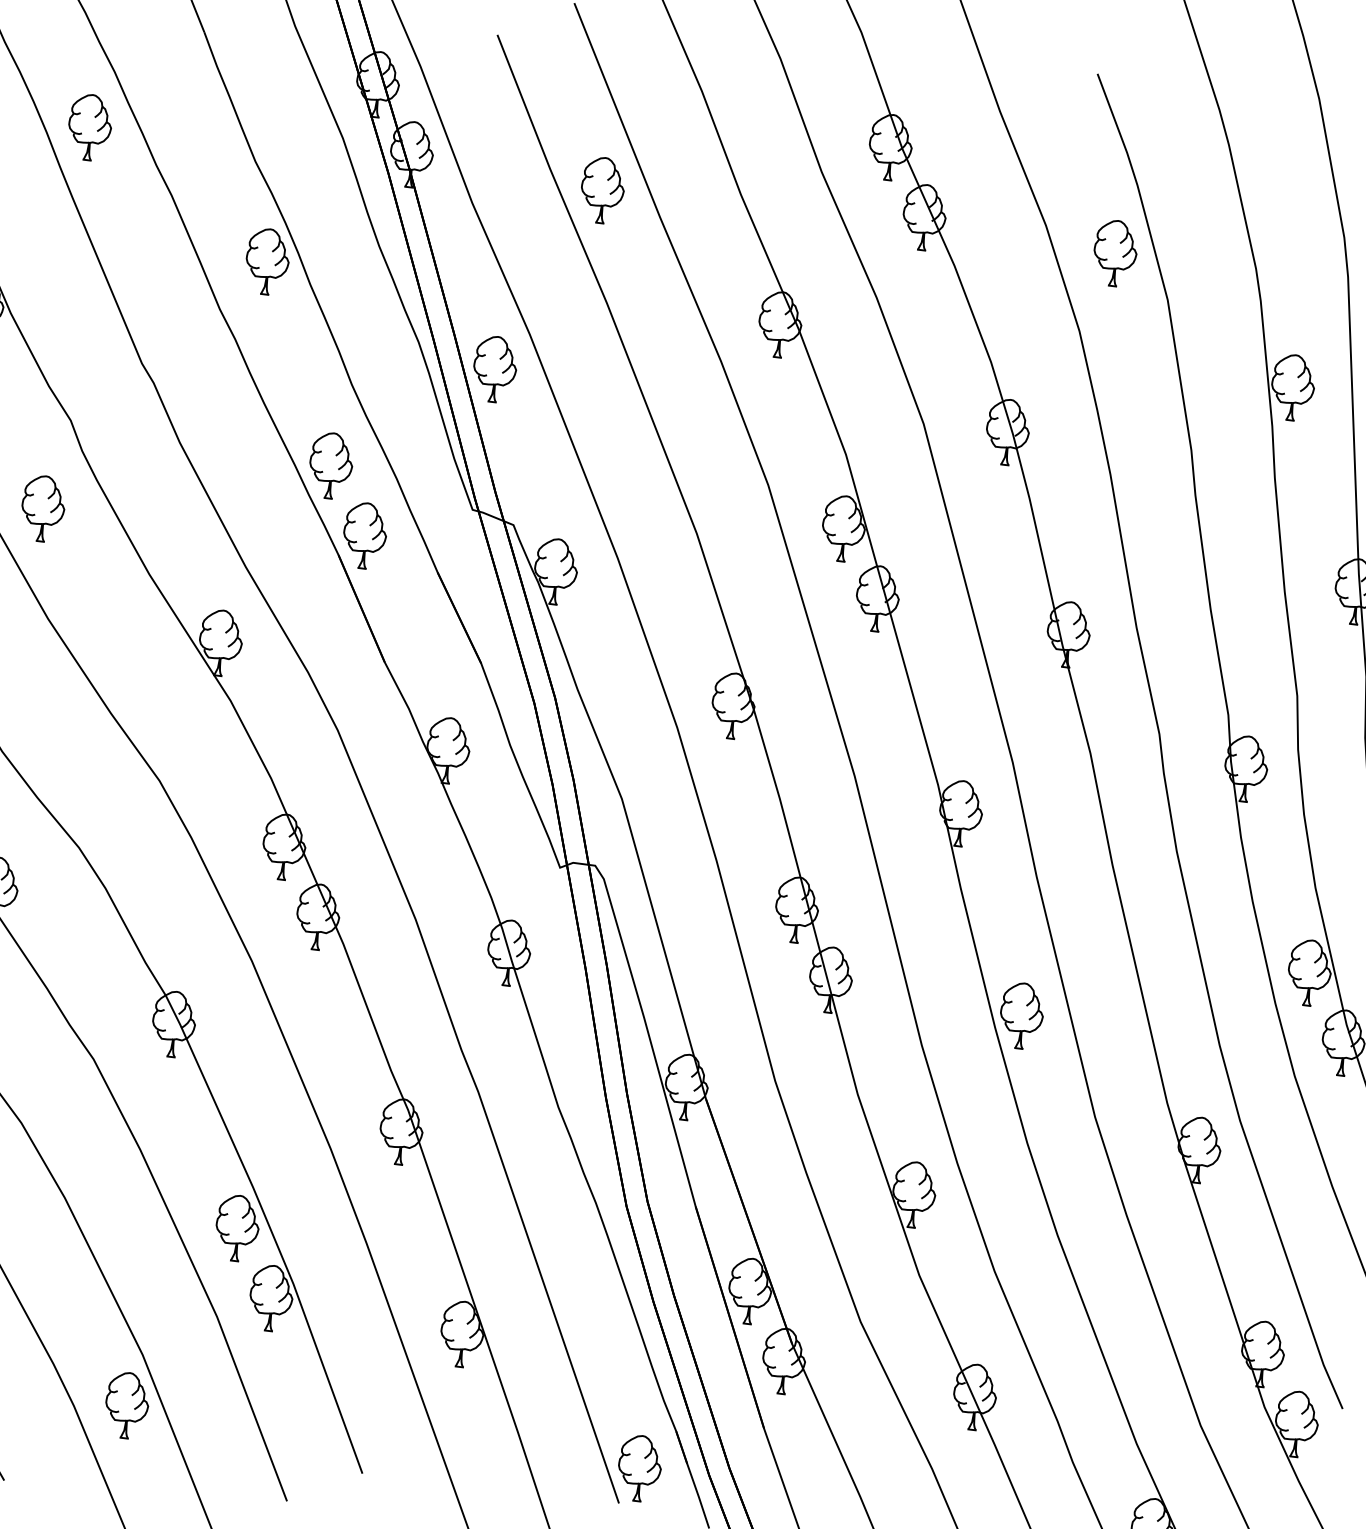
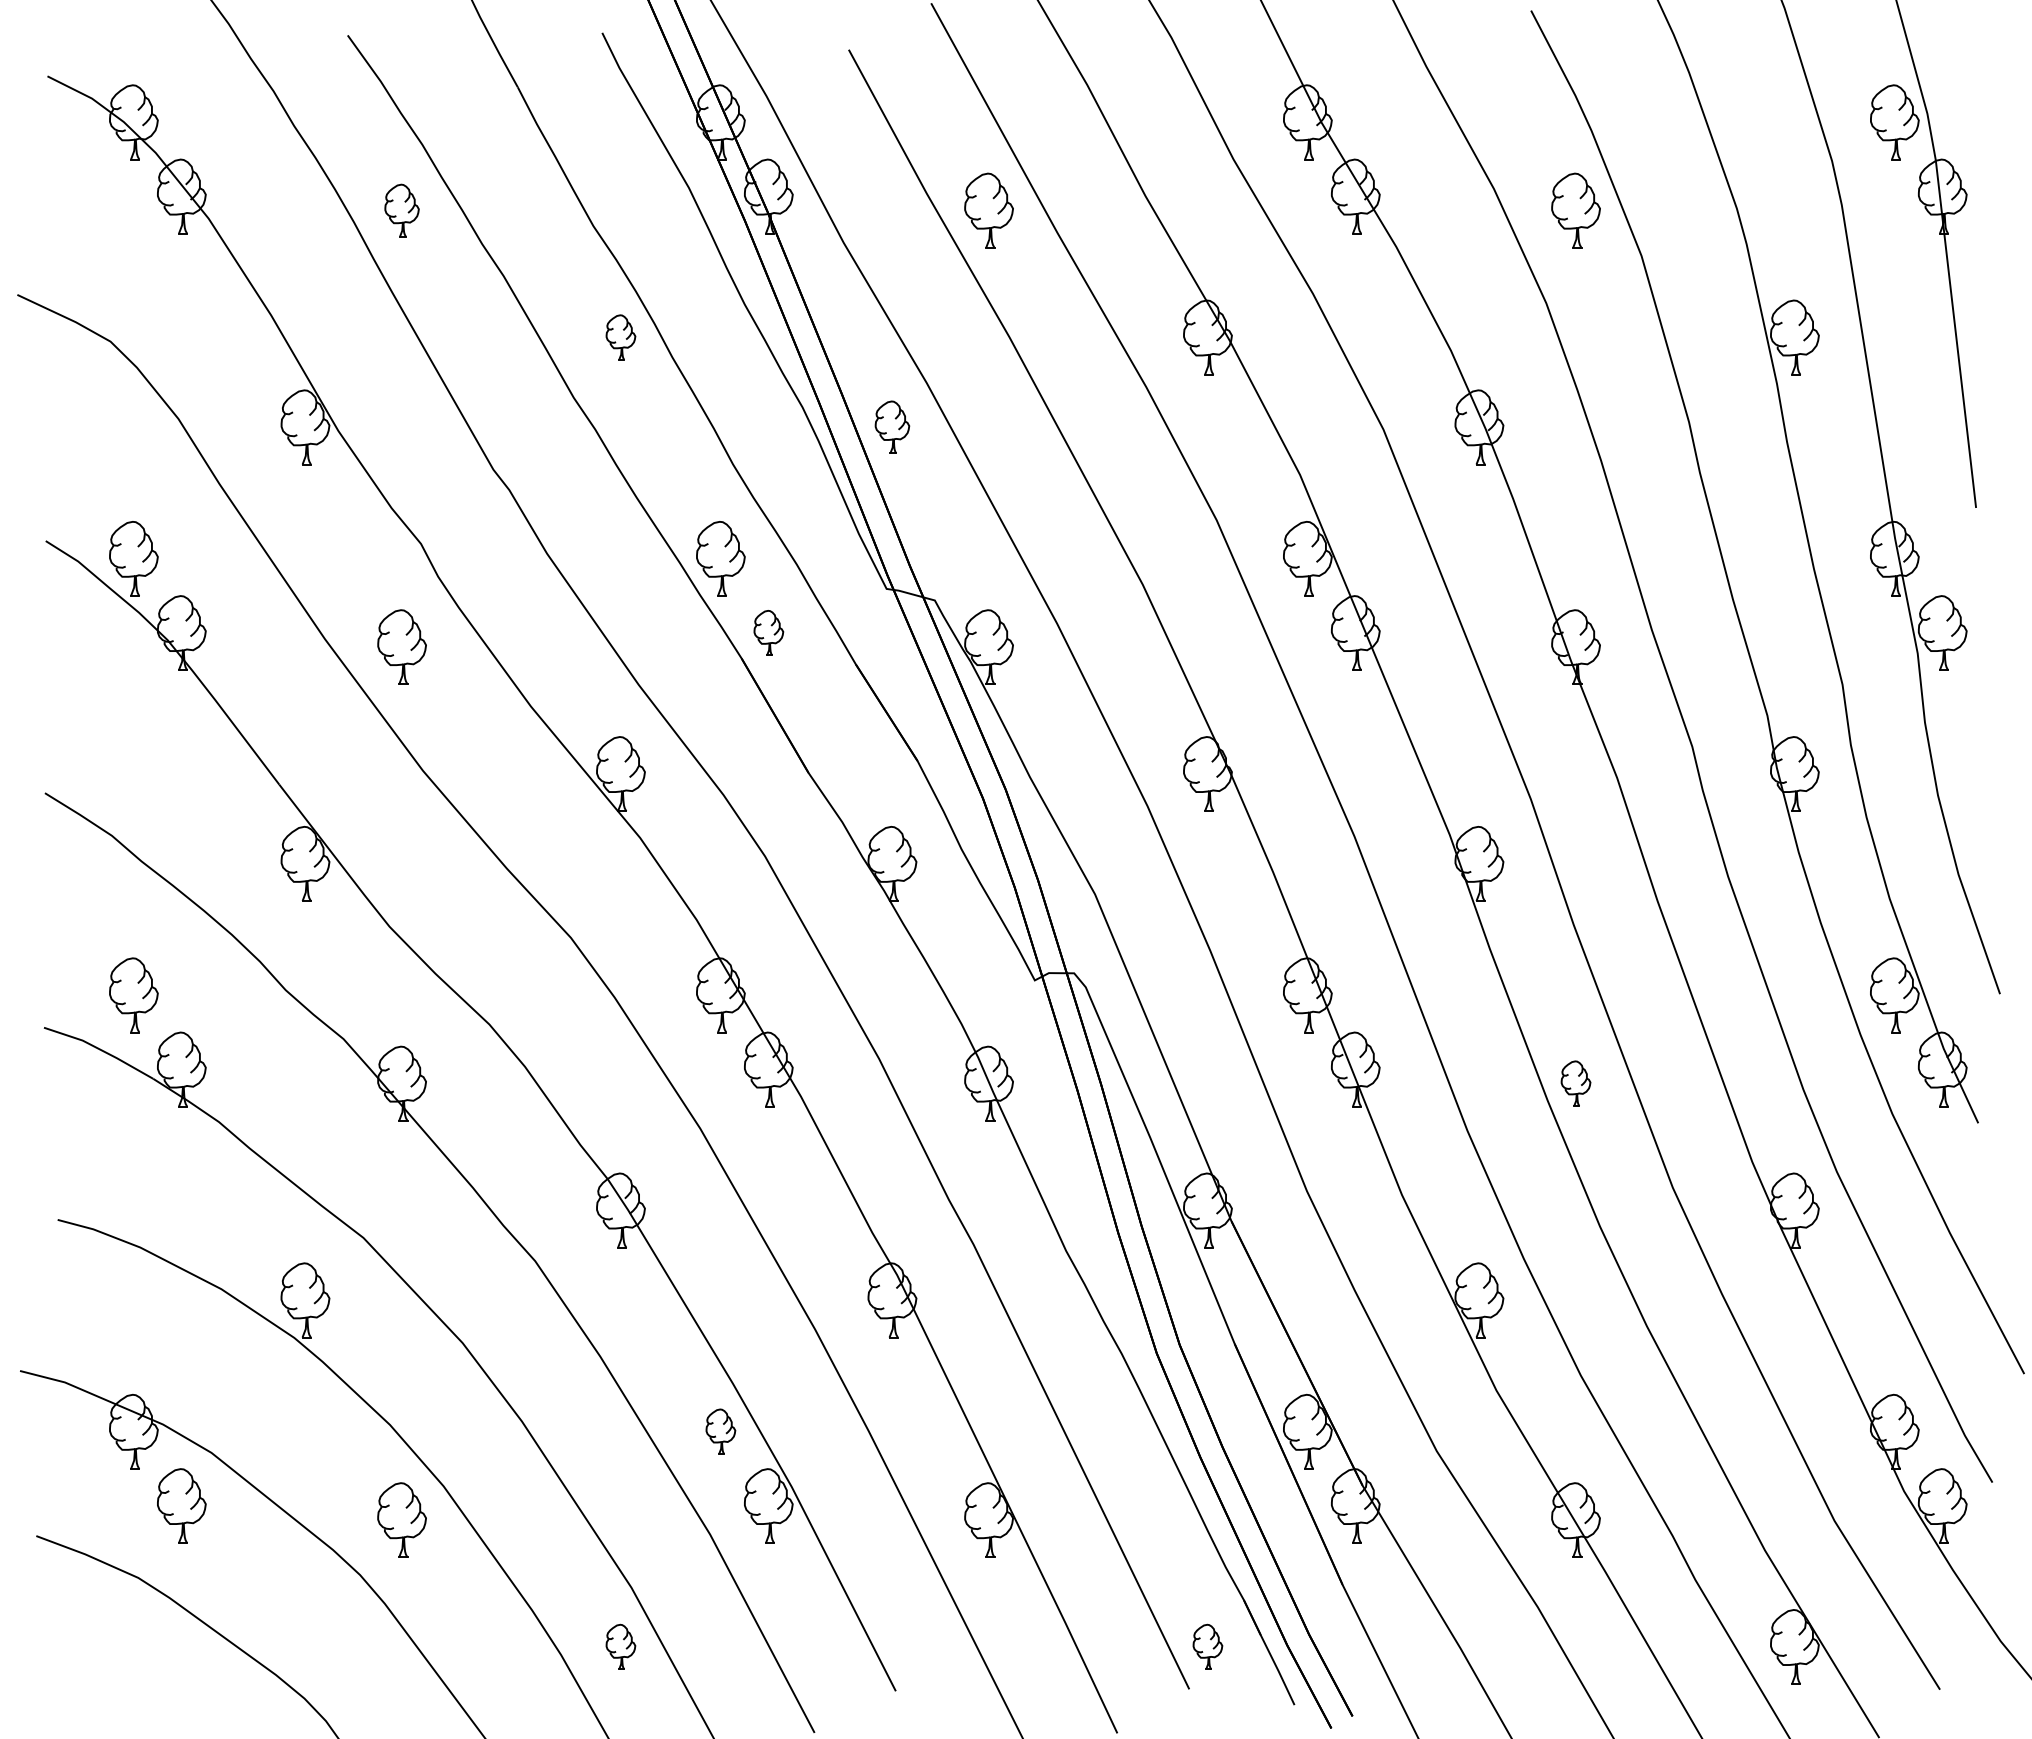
part: (89, 127) -> (401, 210), size x0.7
part: (267, 261) -> (620, 337), size x0.6
part: (495, 369) -> (892, 427), size x0.7
part: (364, 535) -> (768, 632), size x0.6
part: (1021, 1015) -> (1575, 1083), size x0.6
part: (237, 1227) -> (720, 1431), size x0.6
part: (126, 1405) -> (620, 1646), size x0.6
part: (639, 1467) -> (1207, 1646), size x0.6

